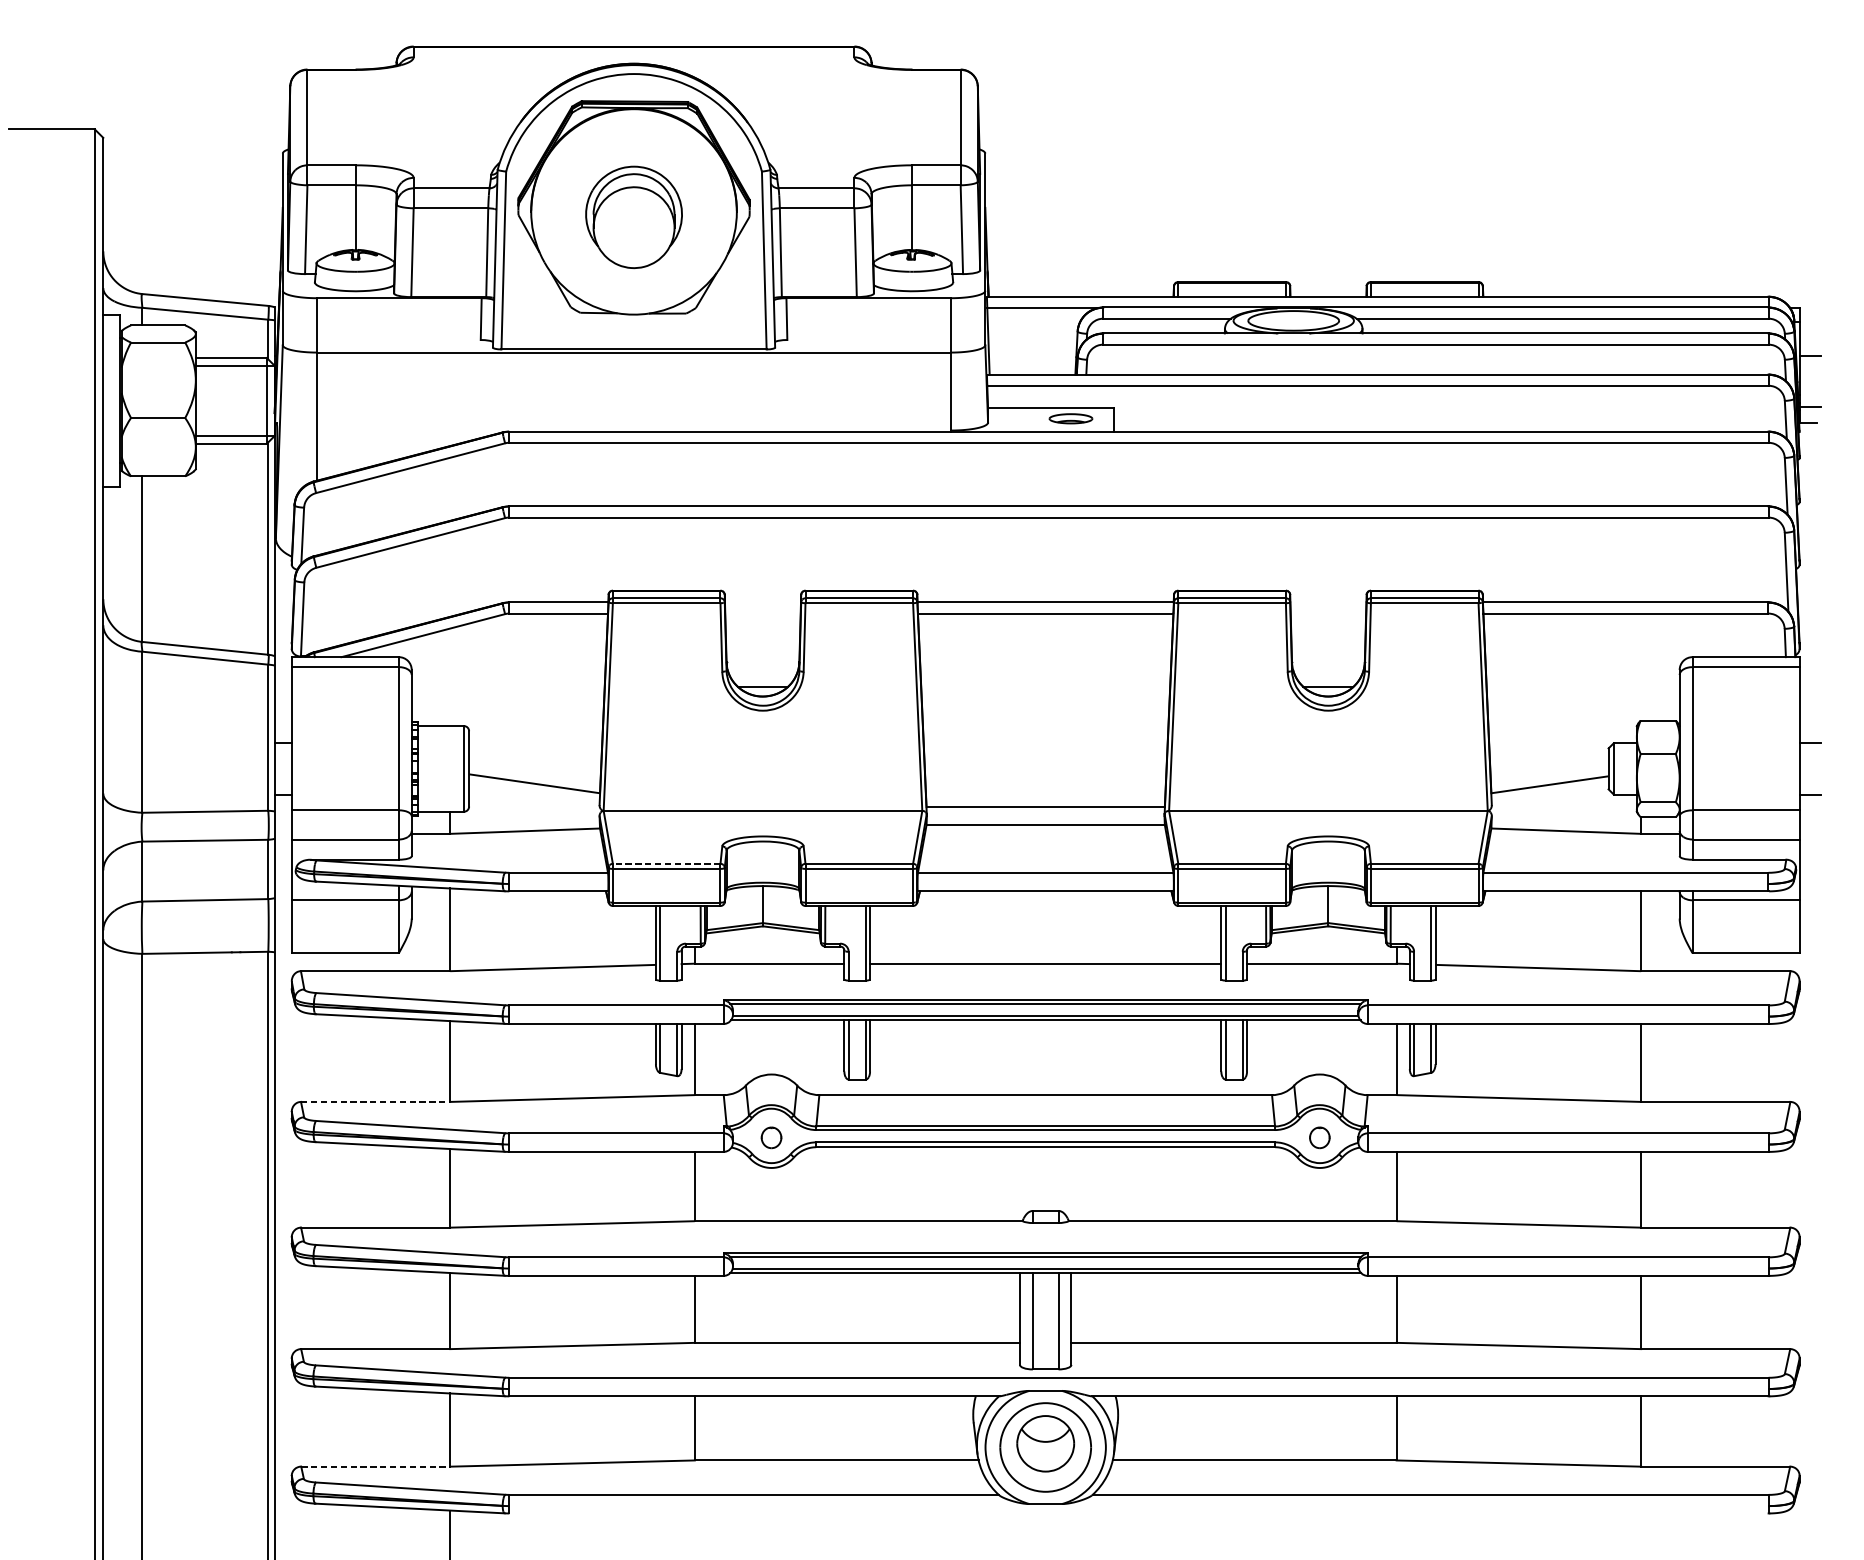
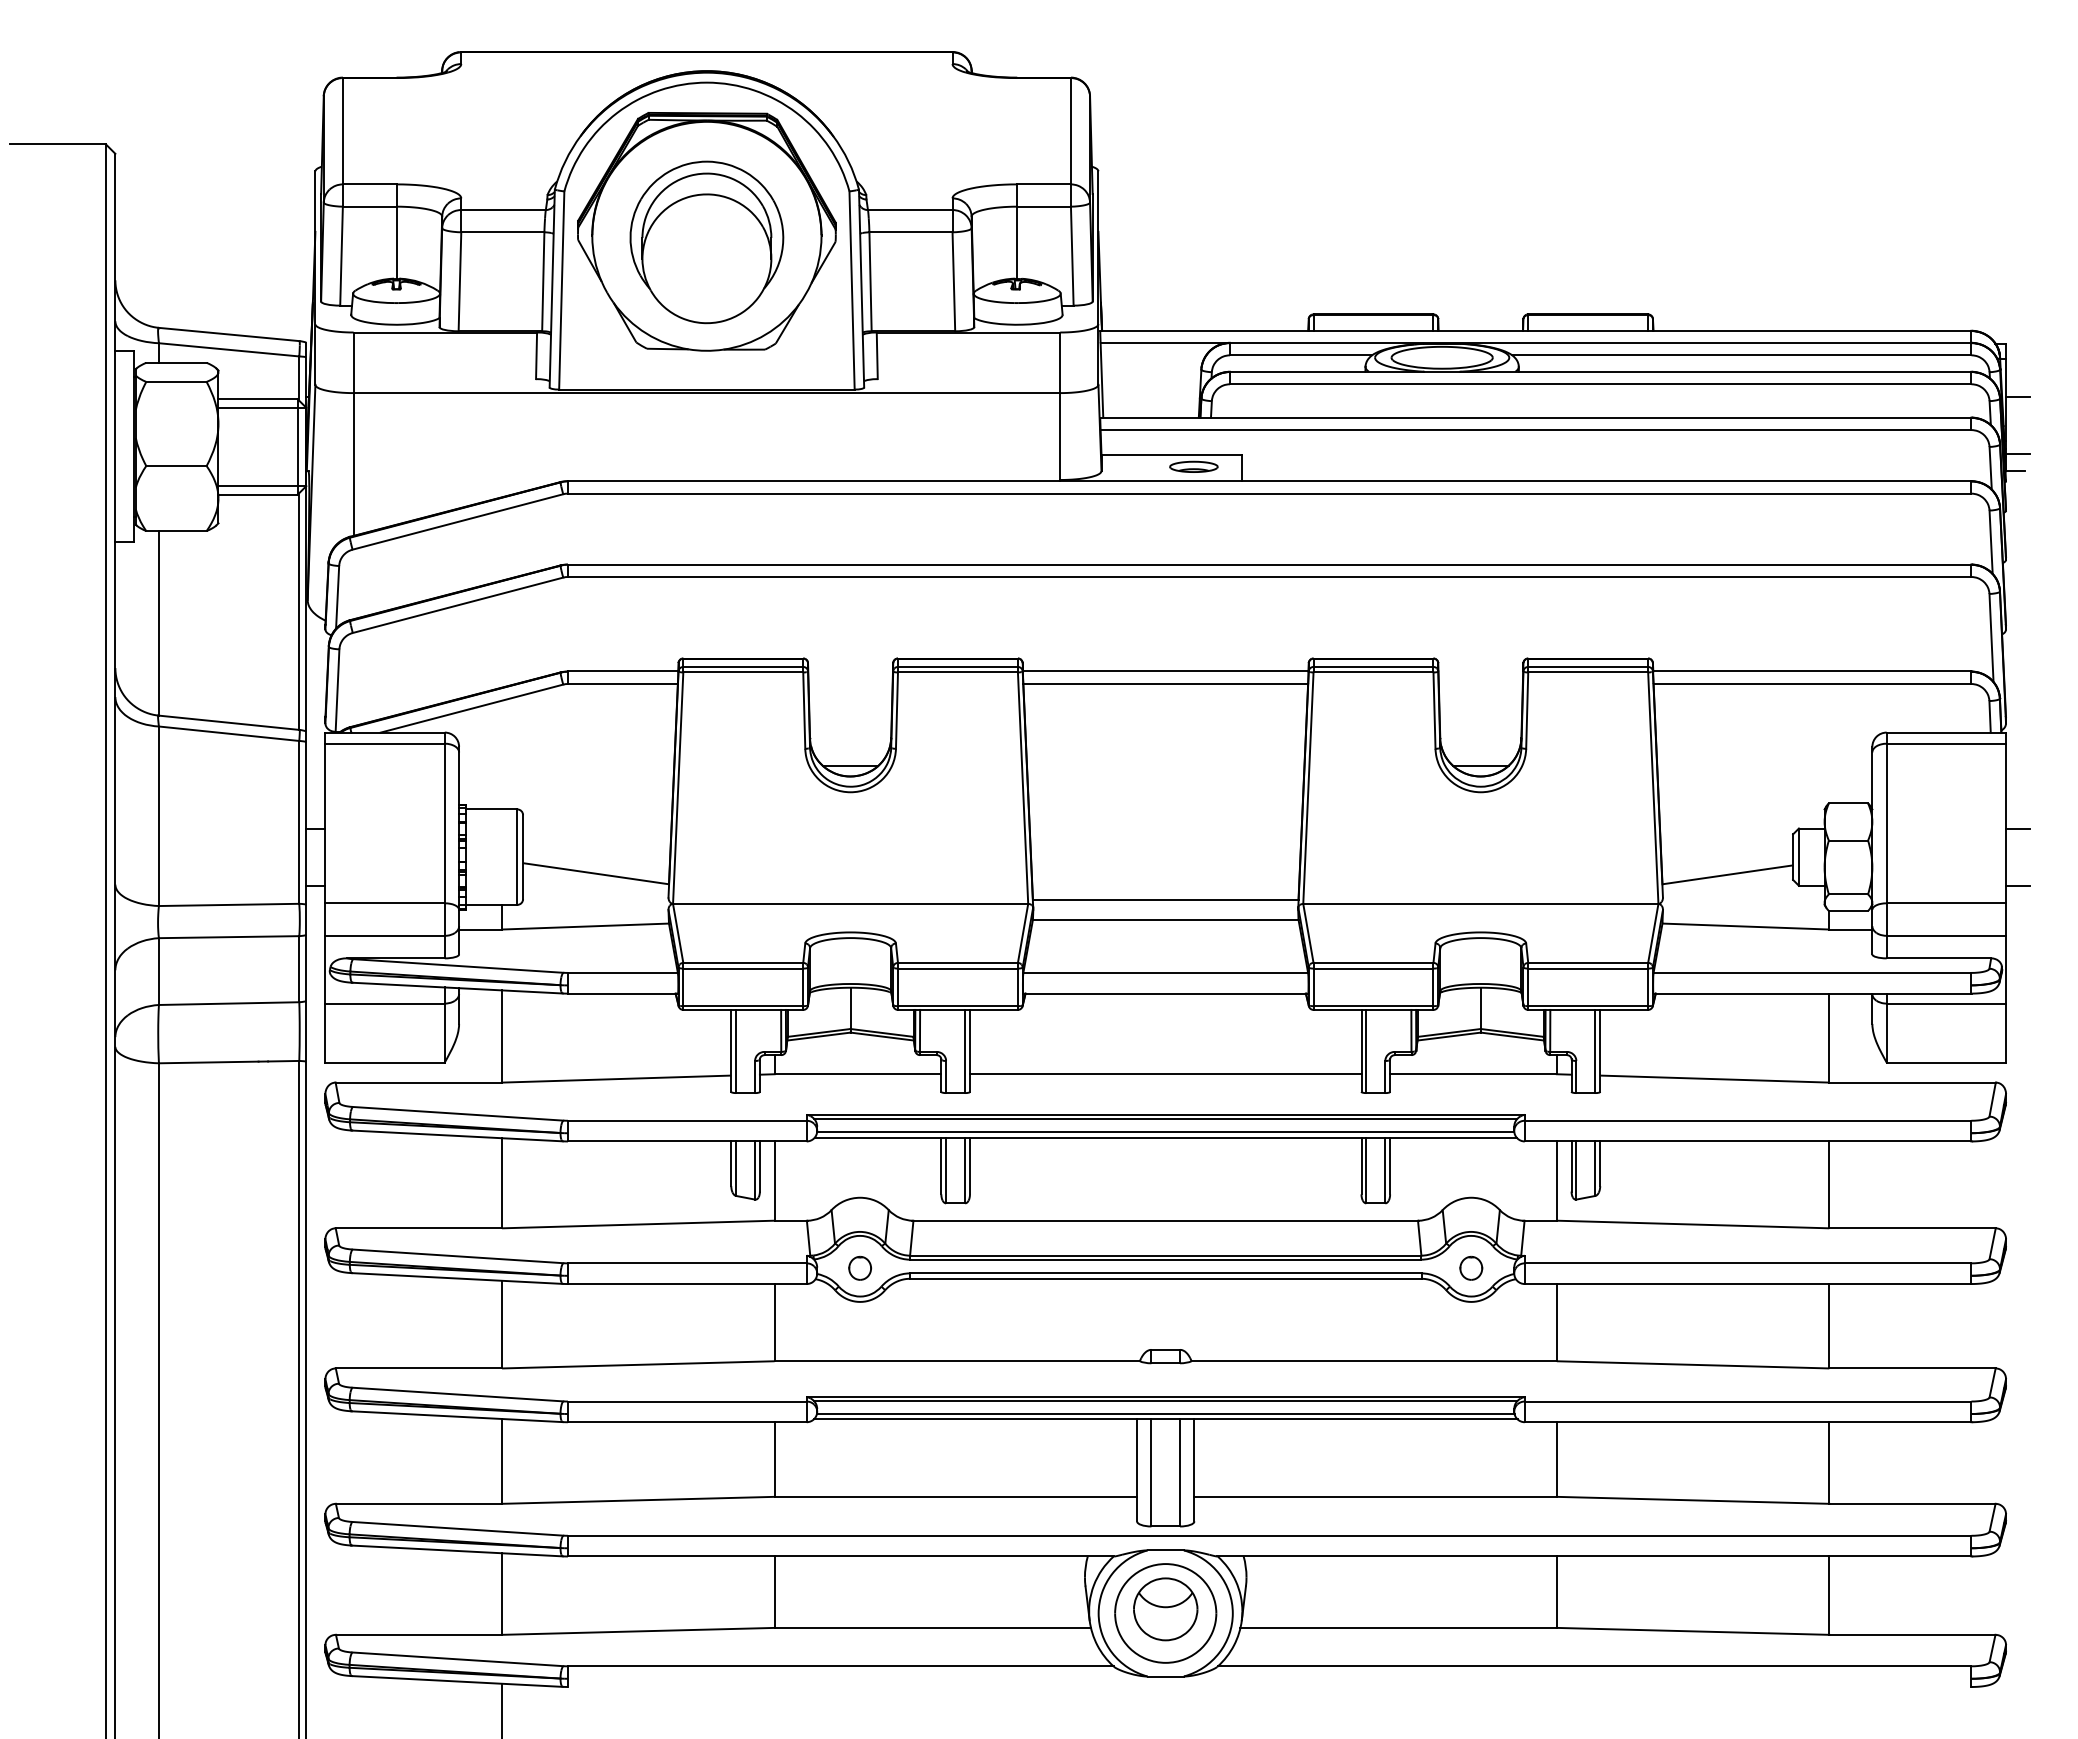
part: (633, 217) -> (706, 242), size x1.43
line: (666, 863) -> (743, 962), dashed -> solid
line: (376, 1102) -> (419, 1228), dashed -> solid
line: (376, 1466) -> (419, 1634), dashed -> solid

